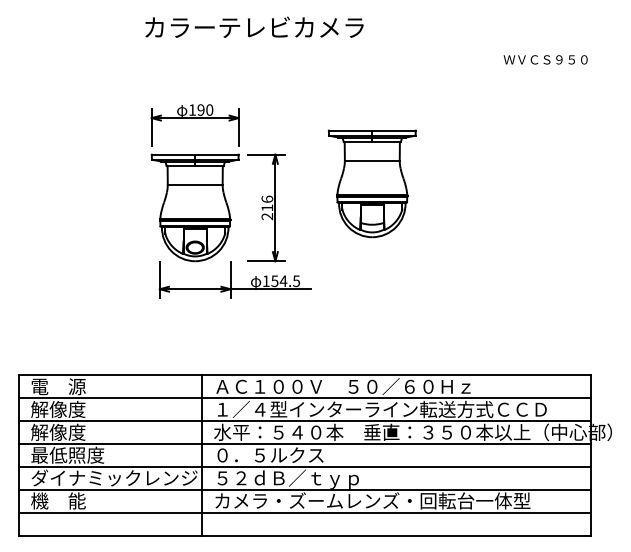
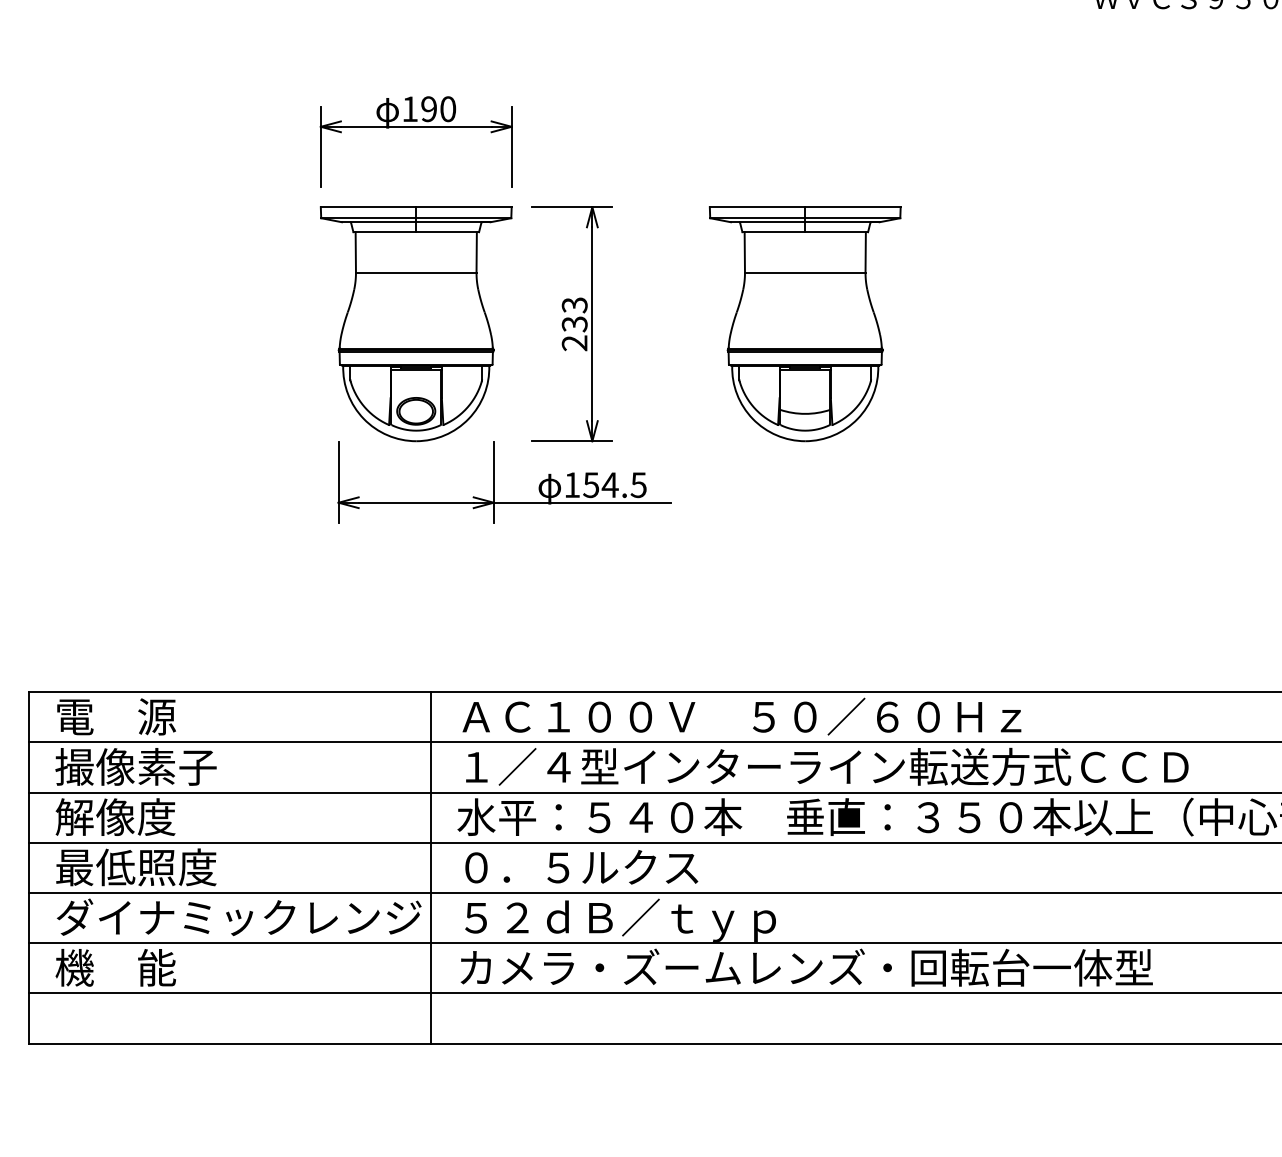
part: (372, 183) -> (805, 323), moved
text: (267, 203) -> (575, 314), 216 -> 233
text: (67, 409) -> (135, 766), 解像度 -> 撮像素子

